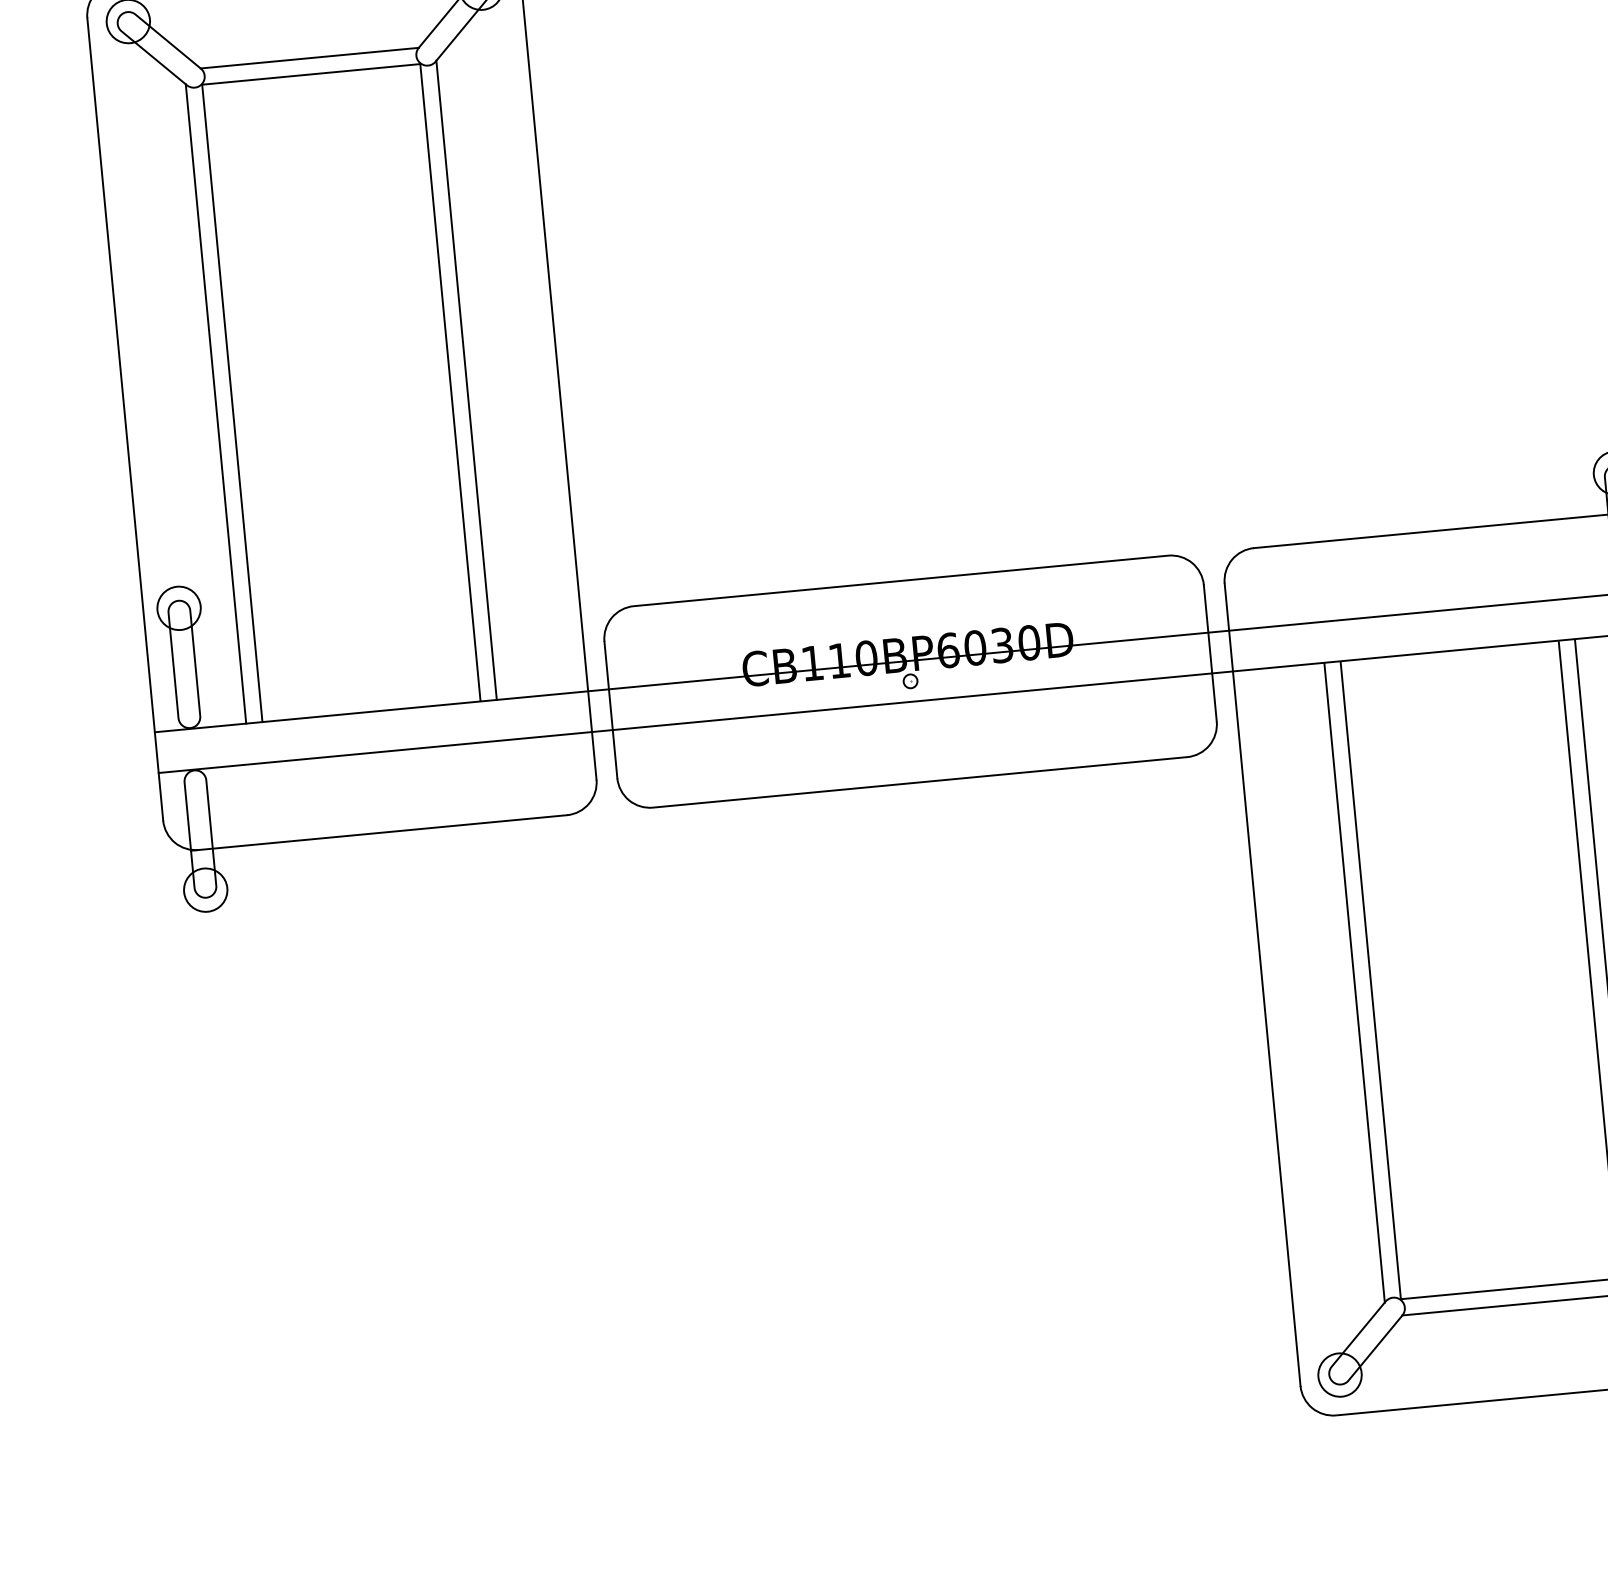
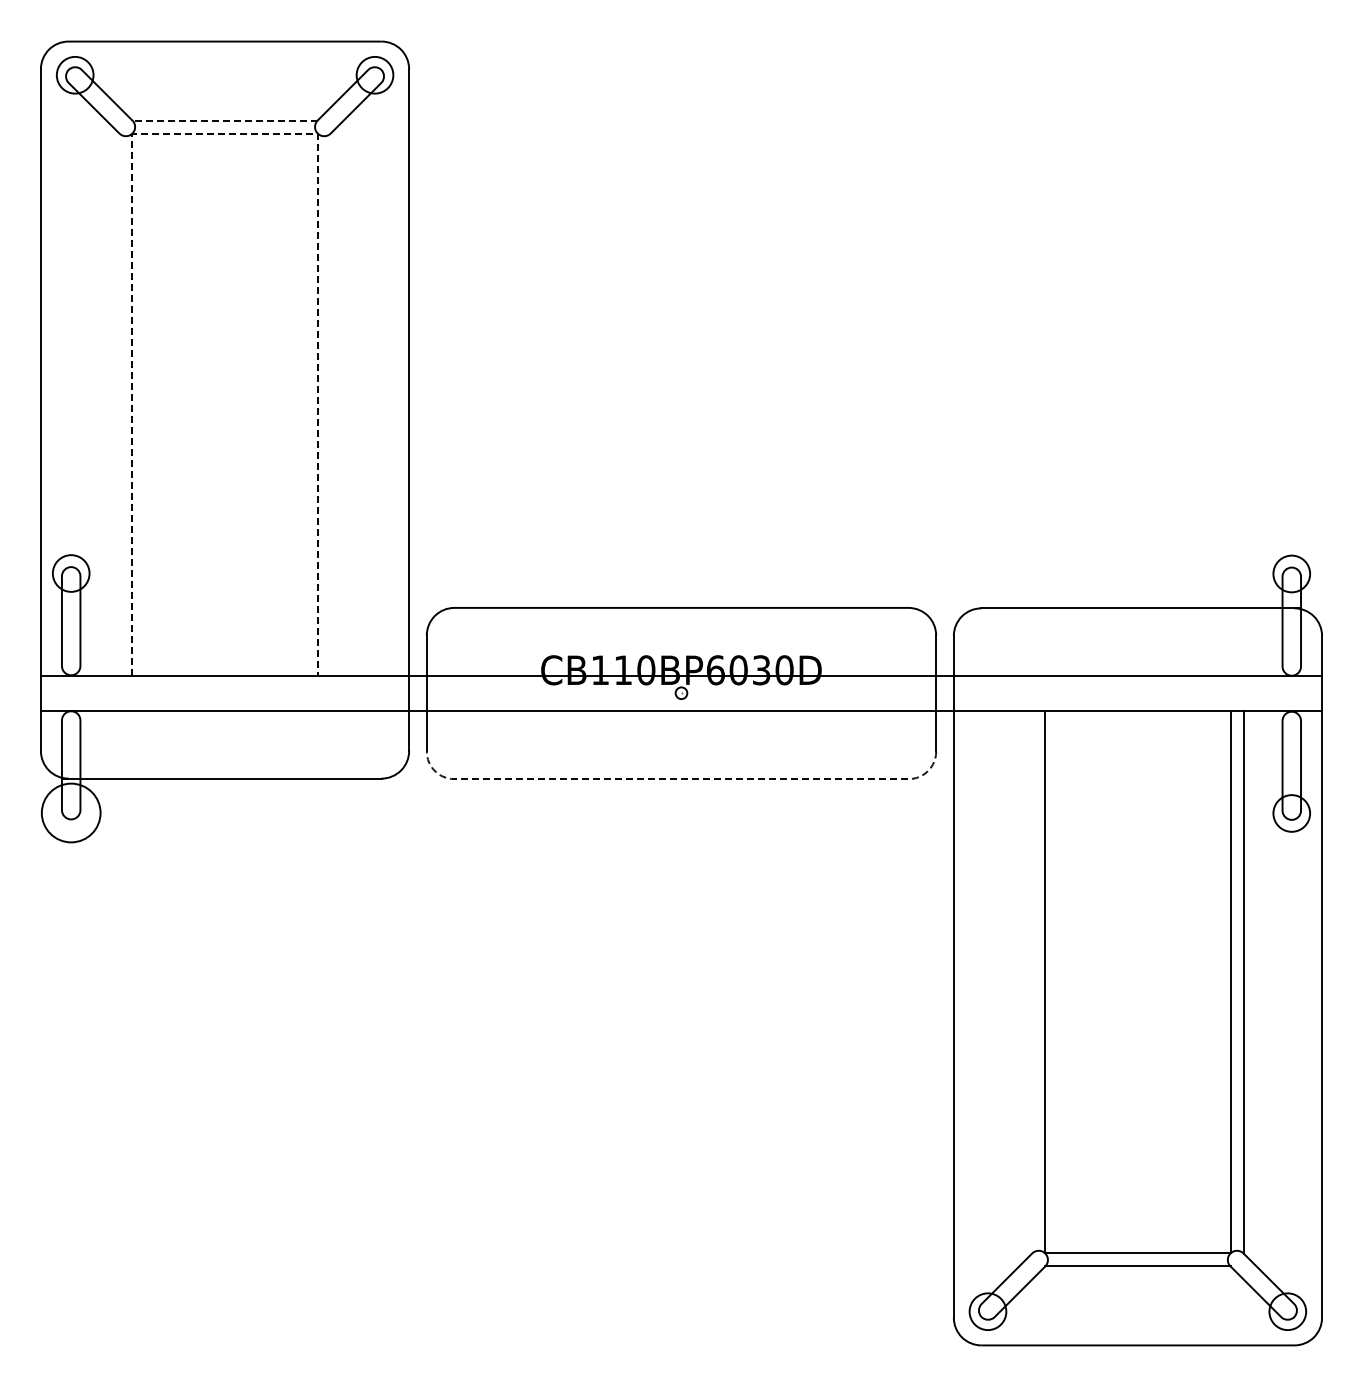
line: (310, 58) -> (225, 120), solid -> dashed
line: (311, 74) -> (225, 134), solid -> dashed
line: (466, 379) -> (331, 403), removed
line: (215, 403) -> (118, 403), removed
line: (920, 782) -> (681, 779), solid -> dashed
circle: (204, 889) -> (70, 812), size x1.6
line: (1354, 982) -> (1031, 982), removed

